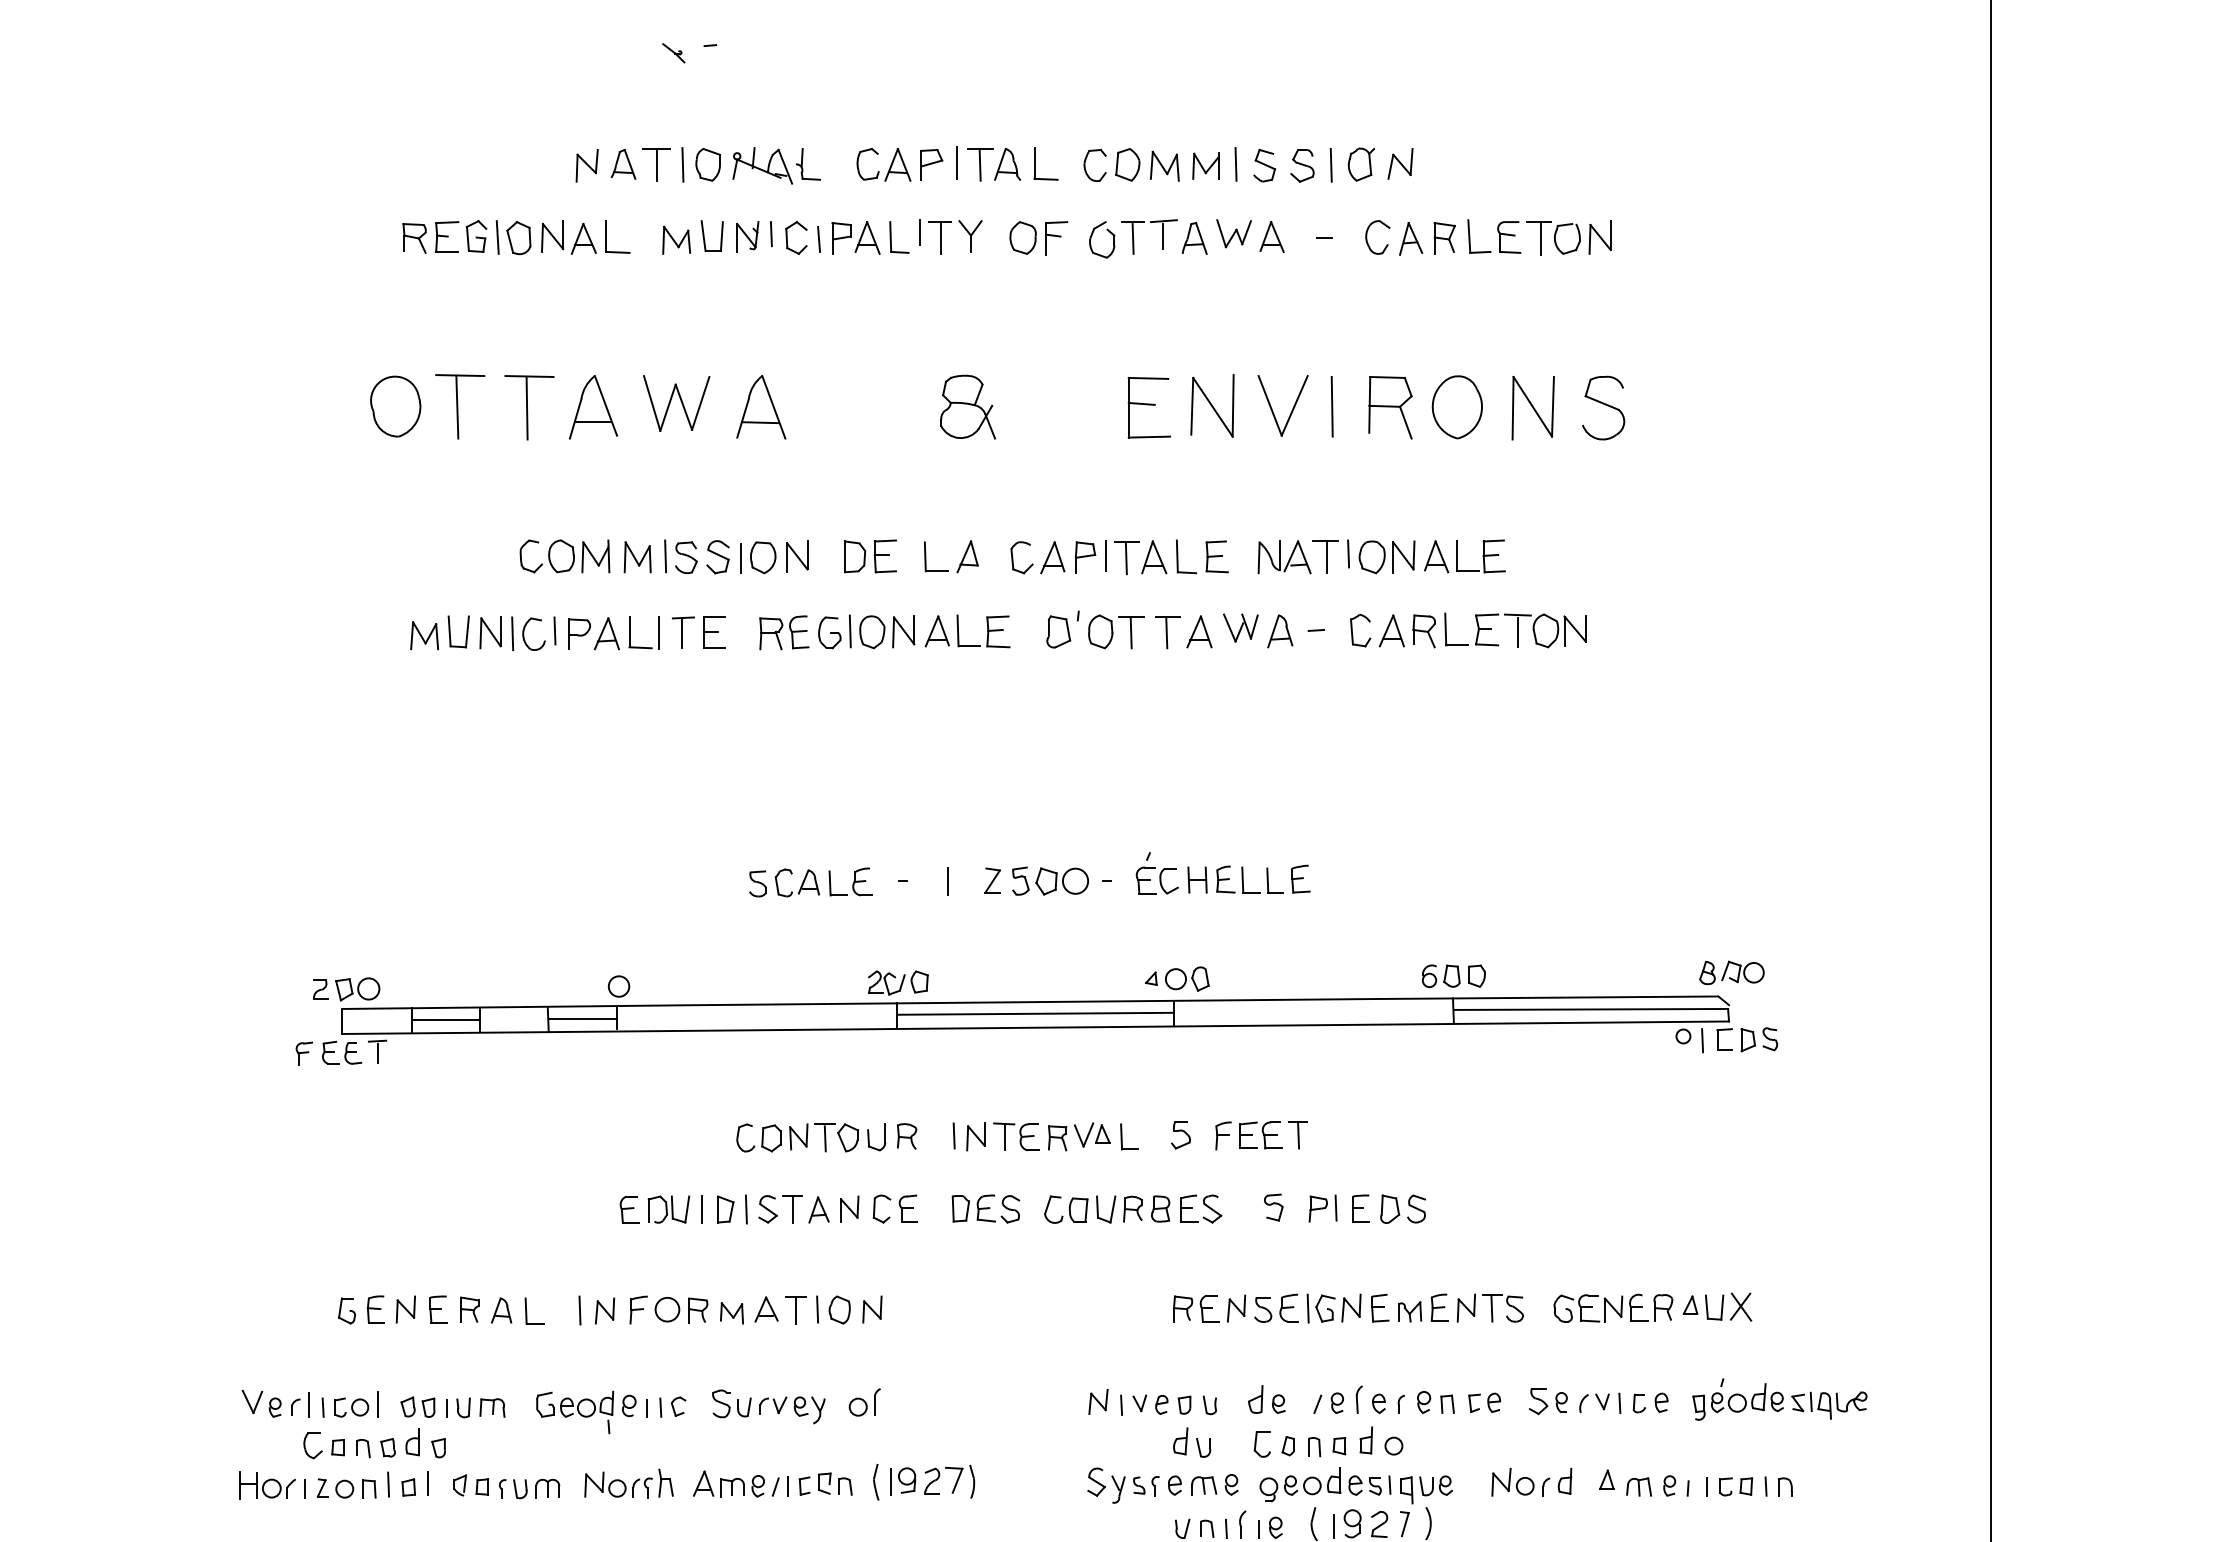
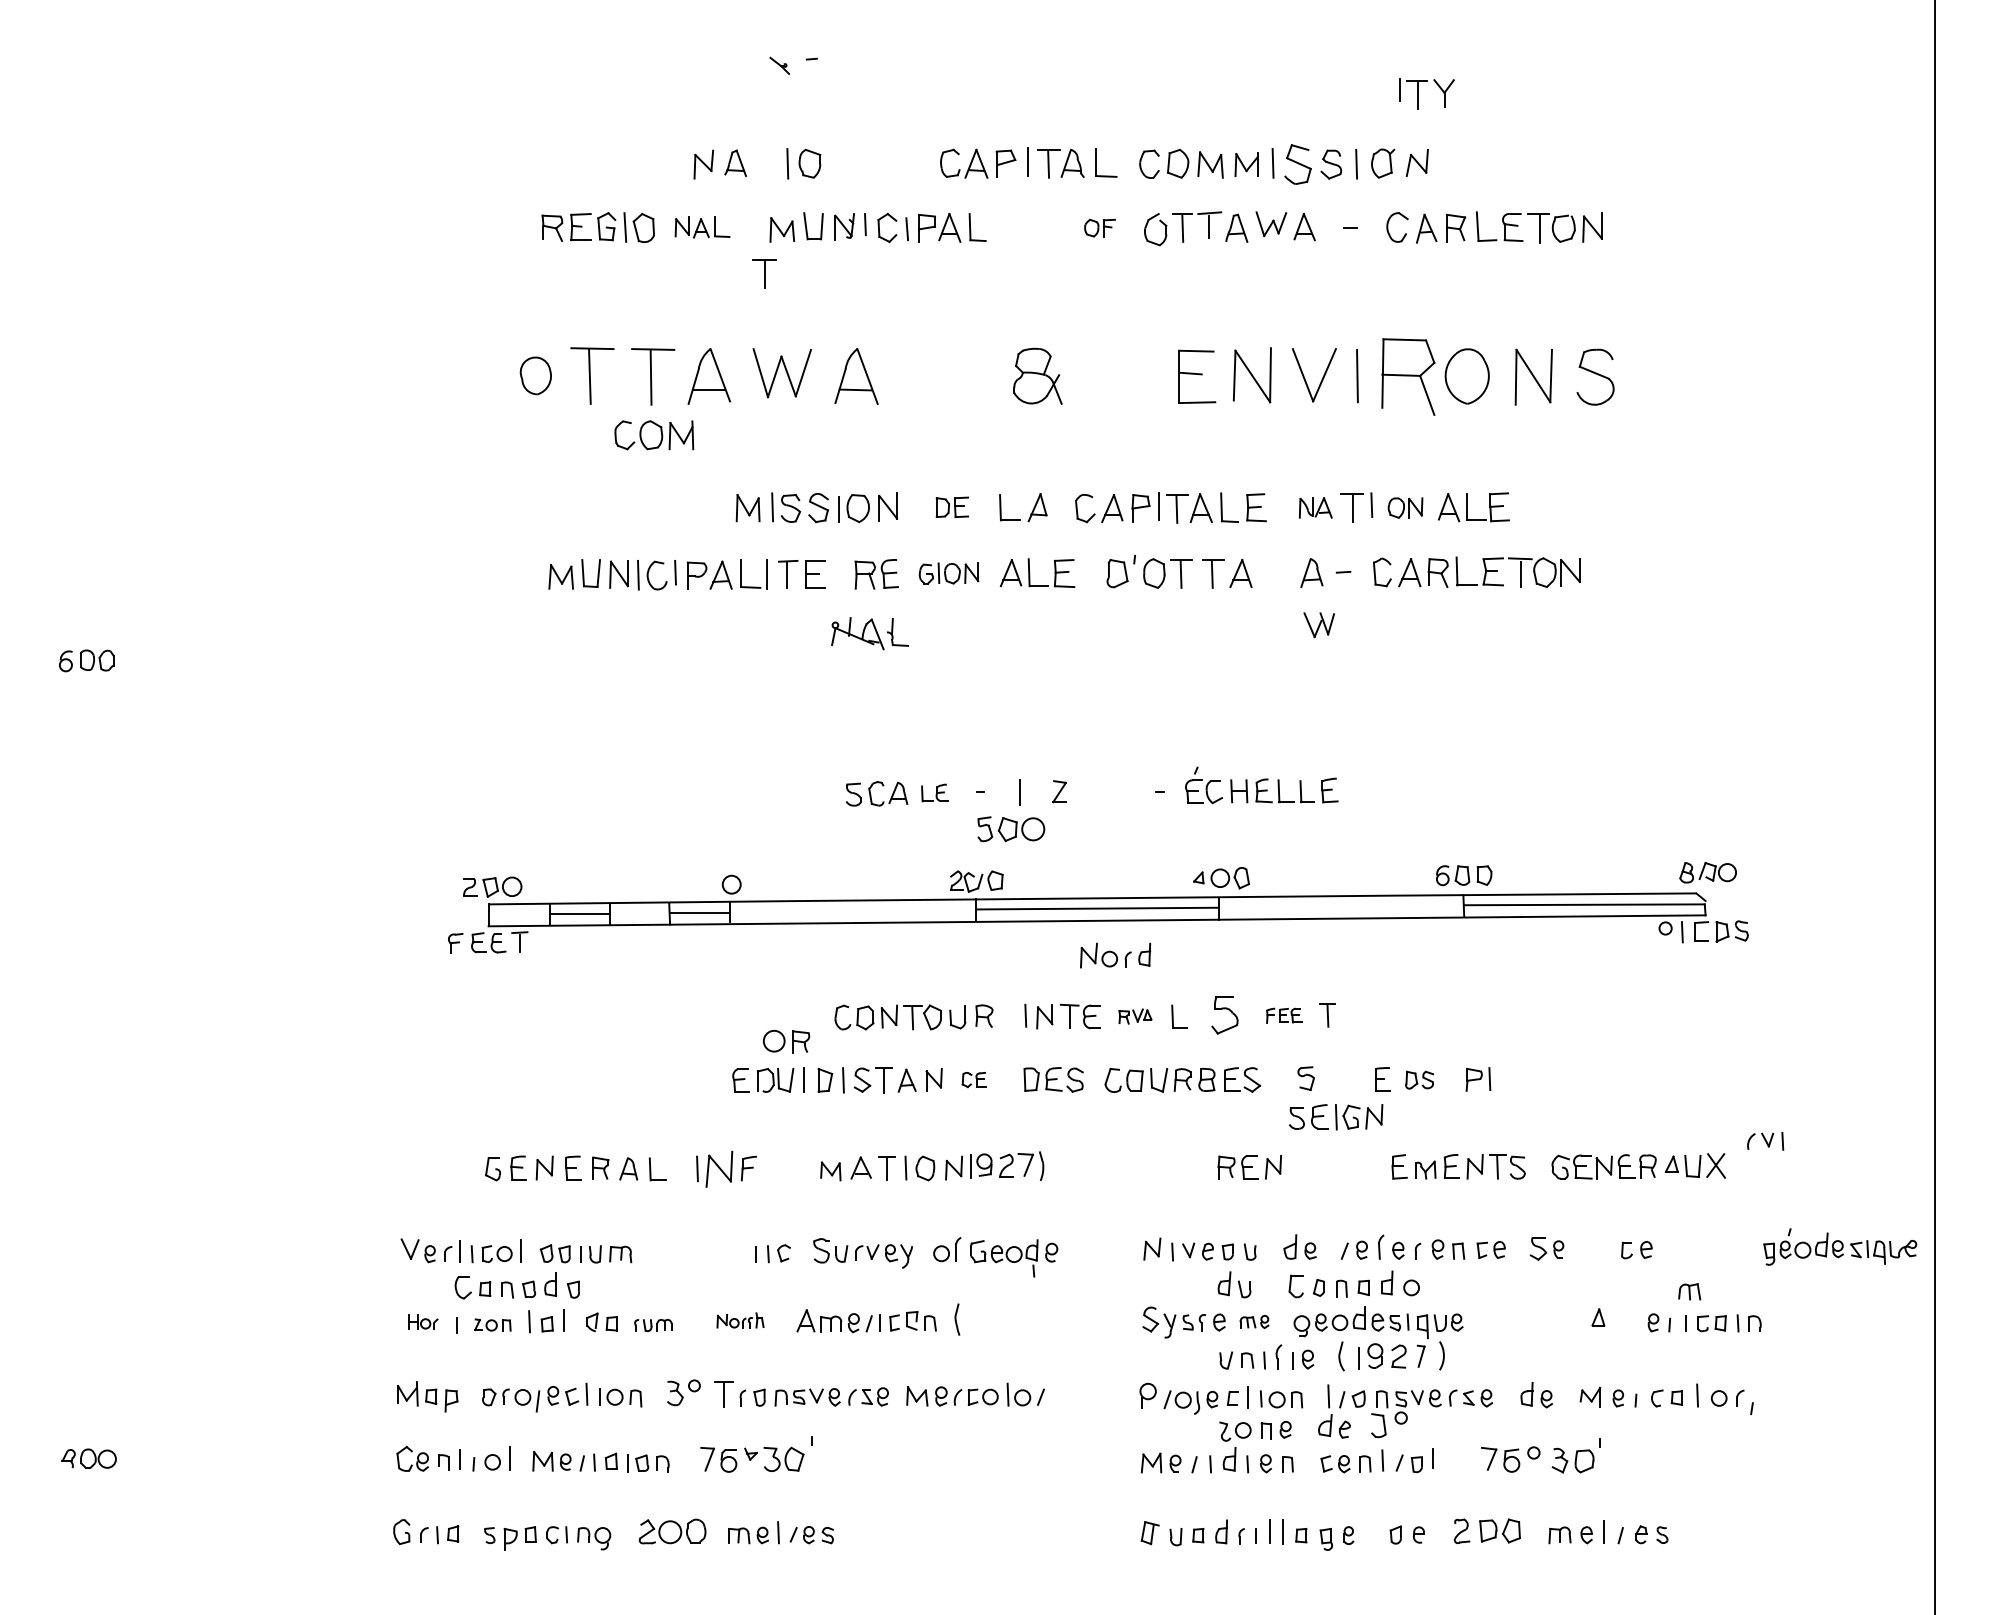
part: (656, 164) -> (764, 273), moved
part: (776, 165) -> (869, 633), moved
part: (1265, 165) -> (1298, 164), size x1.4
part: (941, 236) -> (1418, 93), moved
part: (585, 237) -> (702, 227), size x0.7
part: (1038, 238) -> (1099, 228), size x0.6
part: (395, 406) -> (535, 375), size x0.7
part: (1390, 407) -> (1408, 376), size x1.4
part: (565, 556) -> (654, 435), moved
part: (870, 556) -> (952, 507), size x0.7
part: (1284, 556) -> (1315, 507), size x0.7
part: (1386, 556) -> (1405, 507), size x0.7
part: (1239, 628) -> (1318, 625), moved
part: (866, 631) -> (948, 573), size x0.7
part: (850, 881) -> (934, 792), size x0.7
part: (1050, 881) -> (1011, 829), moved
part: (1180, 1135) -> (1224, 1015), size x1.6
part: (1247, 1135) -> (1283, 1015), size x0.6
part: (1079, 1136) -> (1135, 1016), size x0.6
part: (894, 1208) -> (973, 1079), size x0.6
part: (1323, 1208) -> (1478, 1079), moved
part: (1402, 1209) -> (1419, 1080), size x0.7
part: (1308, 1308) -> (1336, 1117), moved
part: (681, 1310) -> (786, 1041), moved
part: (605, 1311) -> (719, 1169), size x1.6
part: (1780, 1398) -> (1840, 1246), moved
part: (1600, 1403) -> (1765, 1141), moved
part: (586, 1412) -> (1014, 1258), moved
part: (933, 1482) -> (1007, 1166), moved
part: (1531, 1482) -> (1115, 955), moved
part: (629, 1483) -> (740, 1320), size x0.6
part: (267, 1484) -> (423, 1321), size x0.6
part: (1214, 1484) -> (1254, 1321), size x0.7
part: (1638, 1486) -> (1689, 1291), moved
part: (346, 1487) -> (492, 1324), size x0.7
part: (529, 1488) -> (653, 1325), size x0.7

